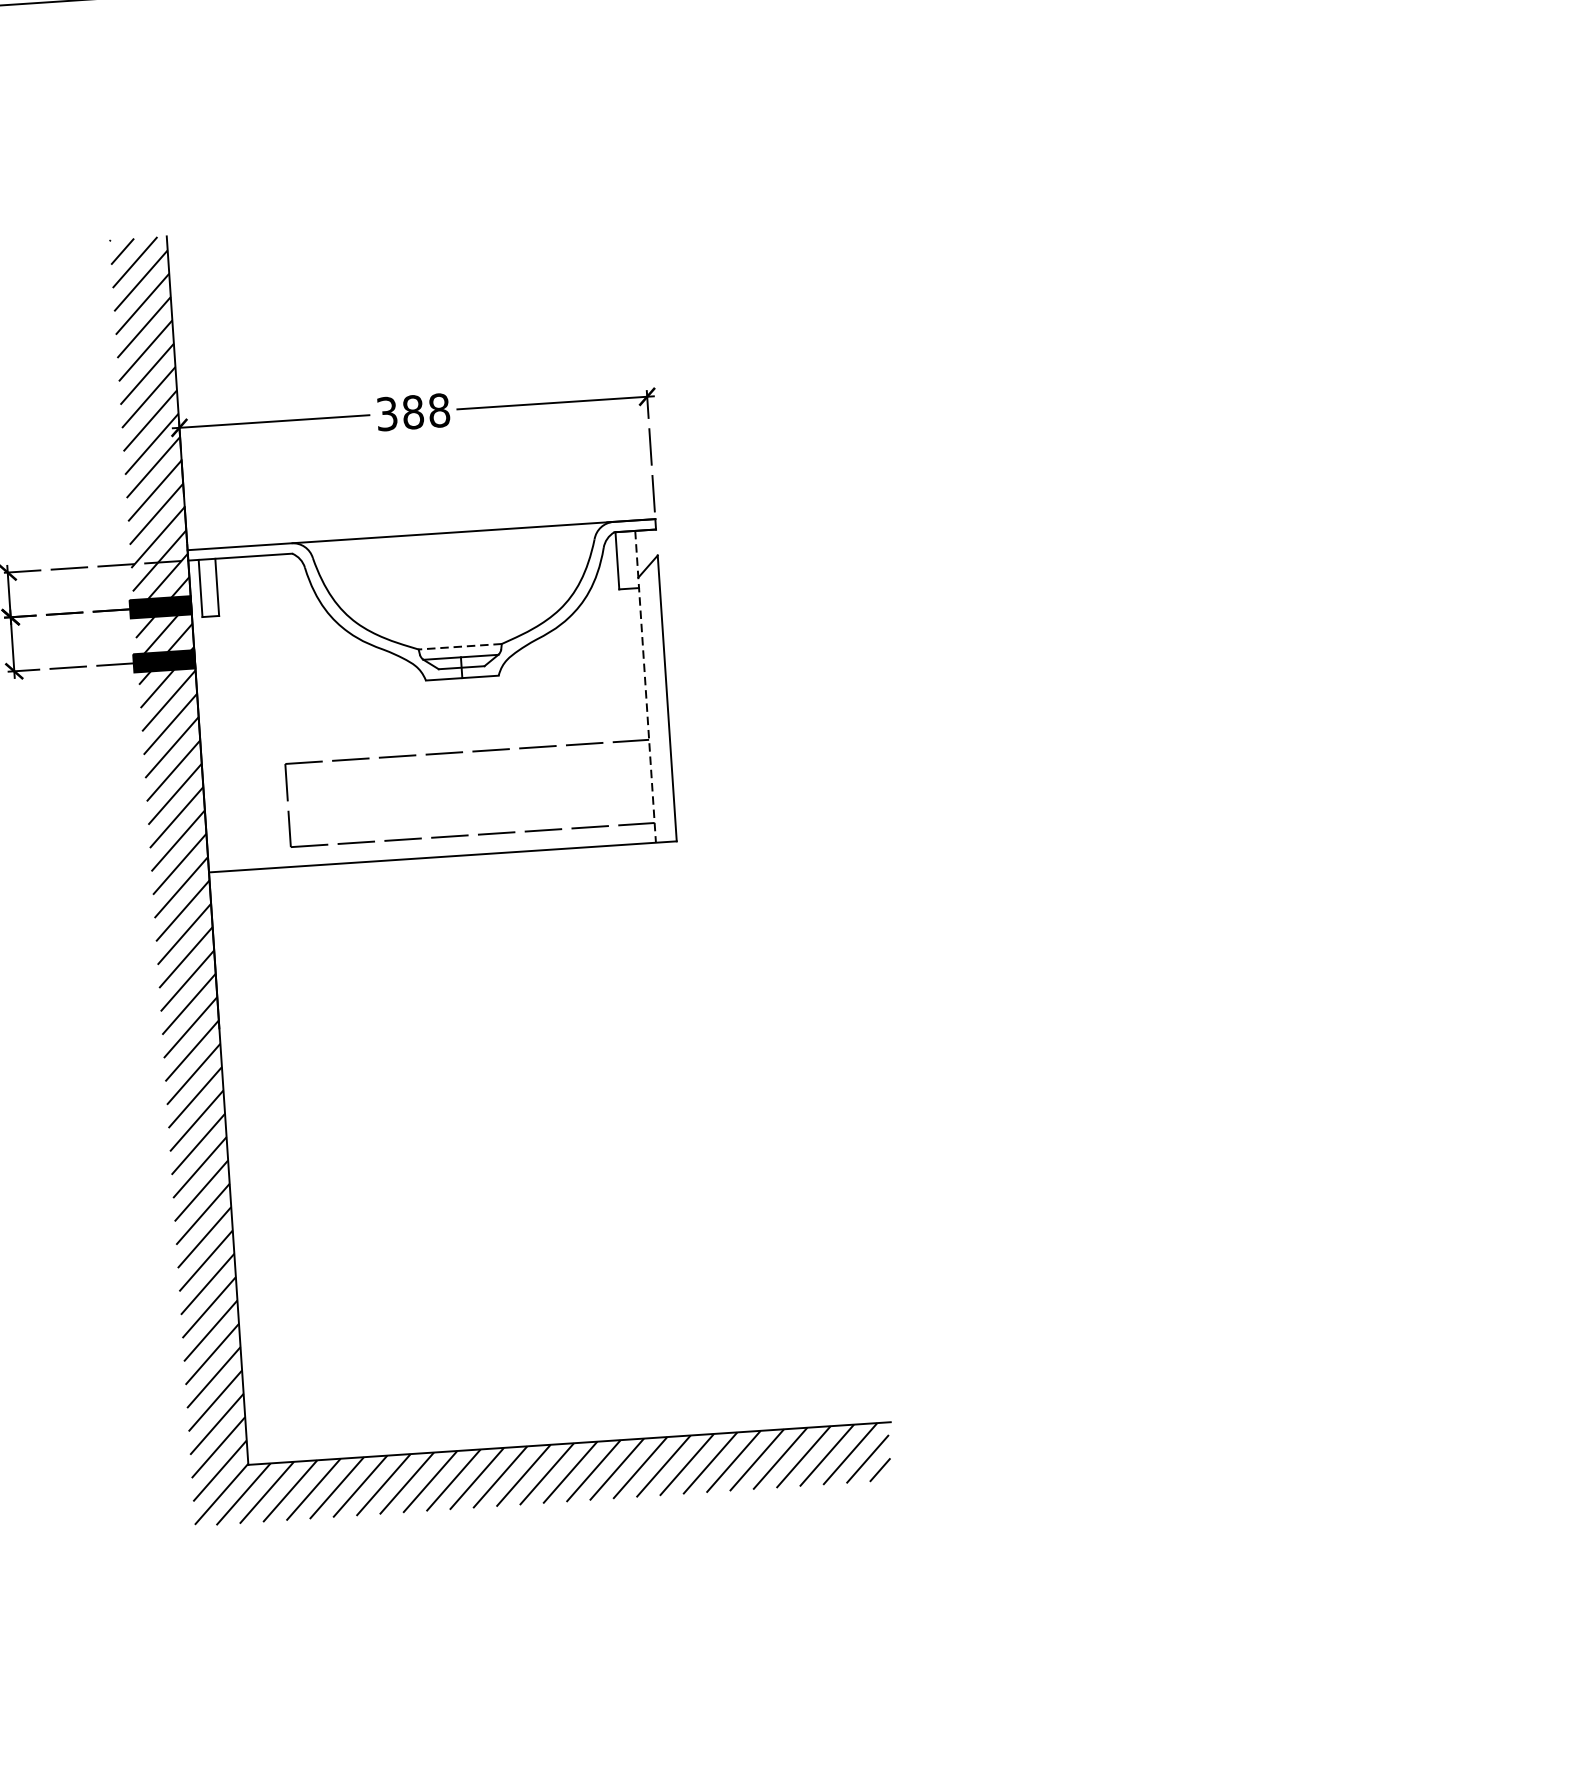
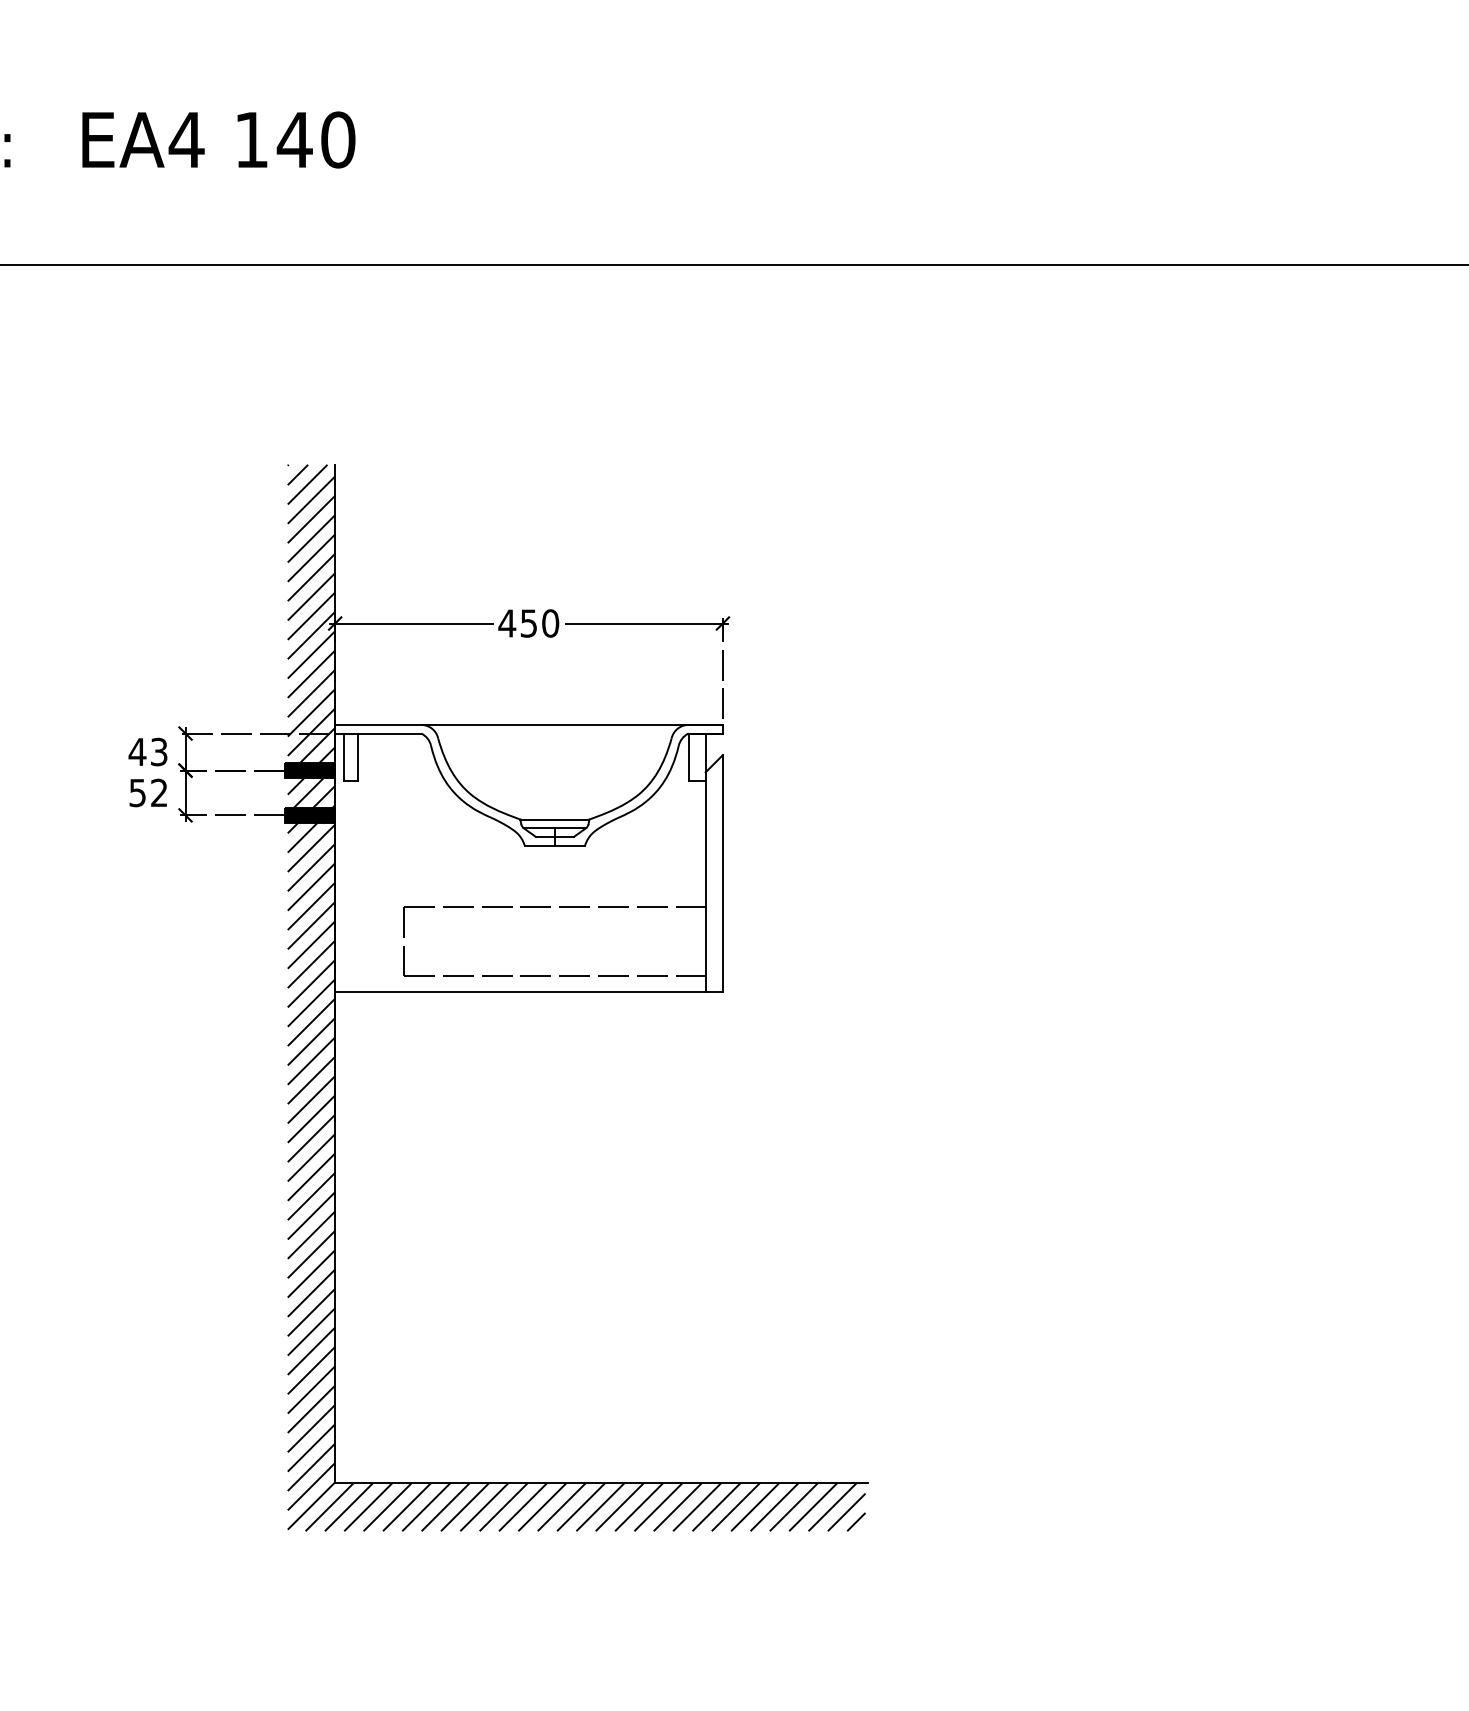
text: (412, 412) -> (528, 623), 388 -> 450
line: (459, 646) -> (554, 819), dashed -> solid
line: (645, 687) -> (705, 863), dashed -> solid

